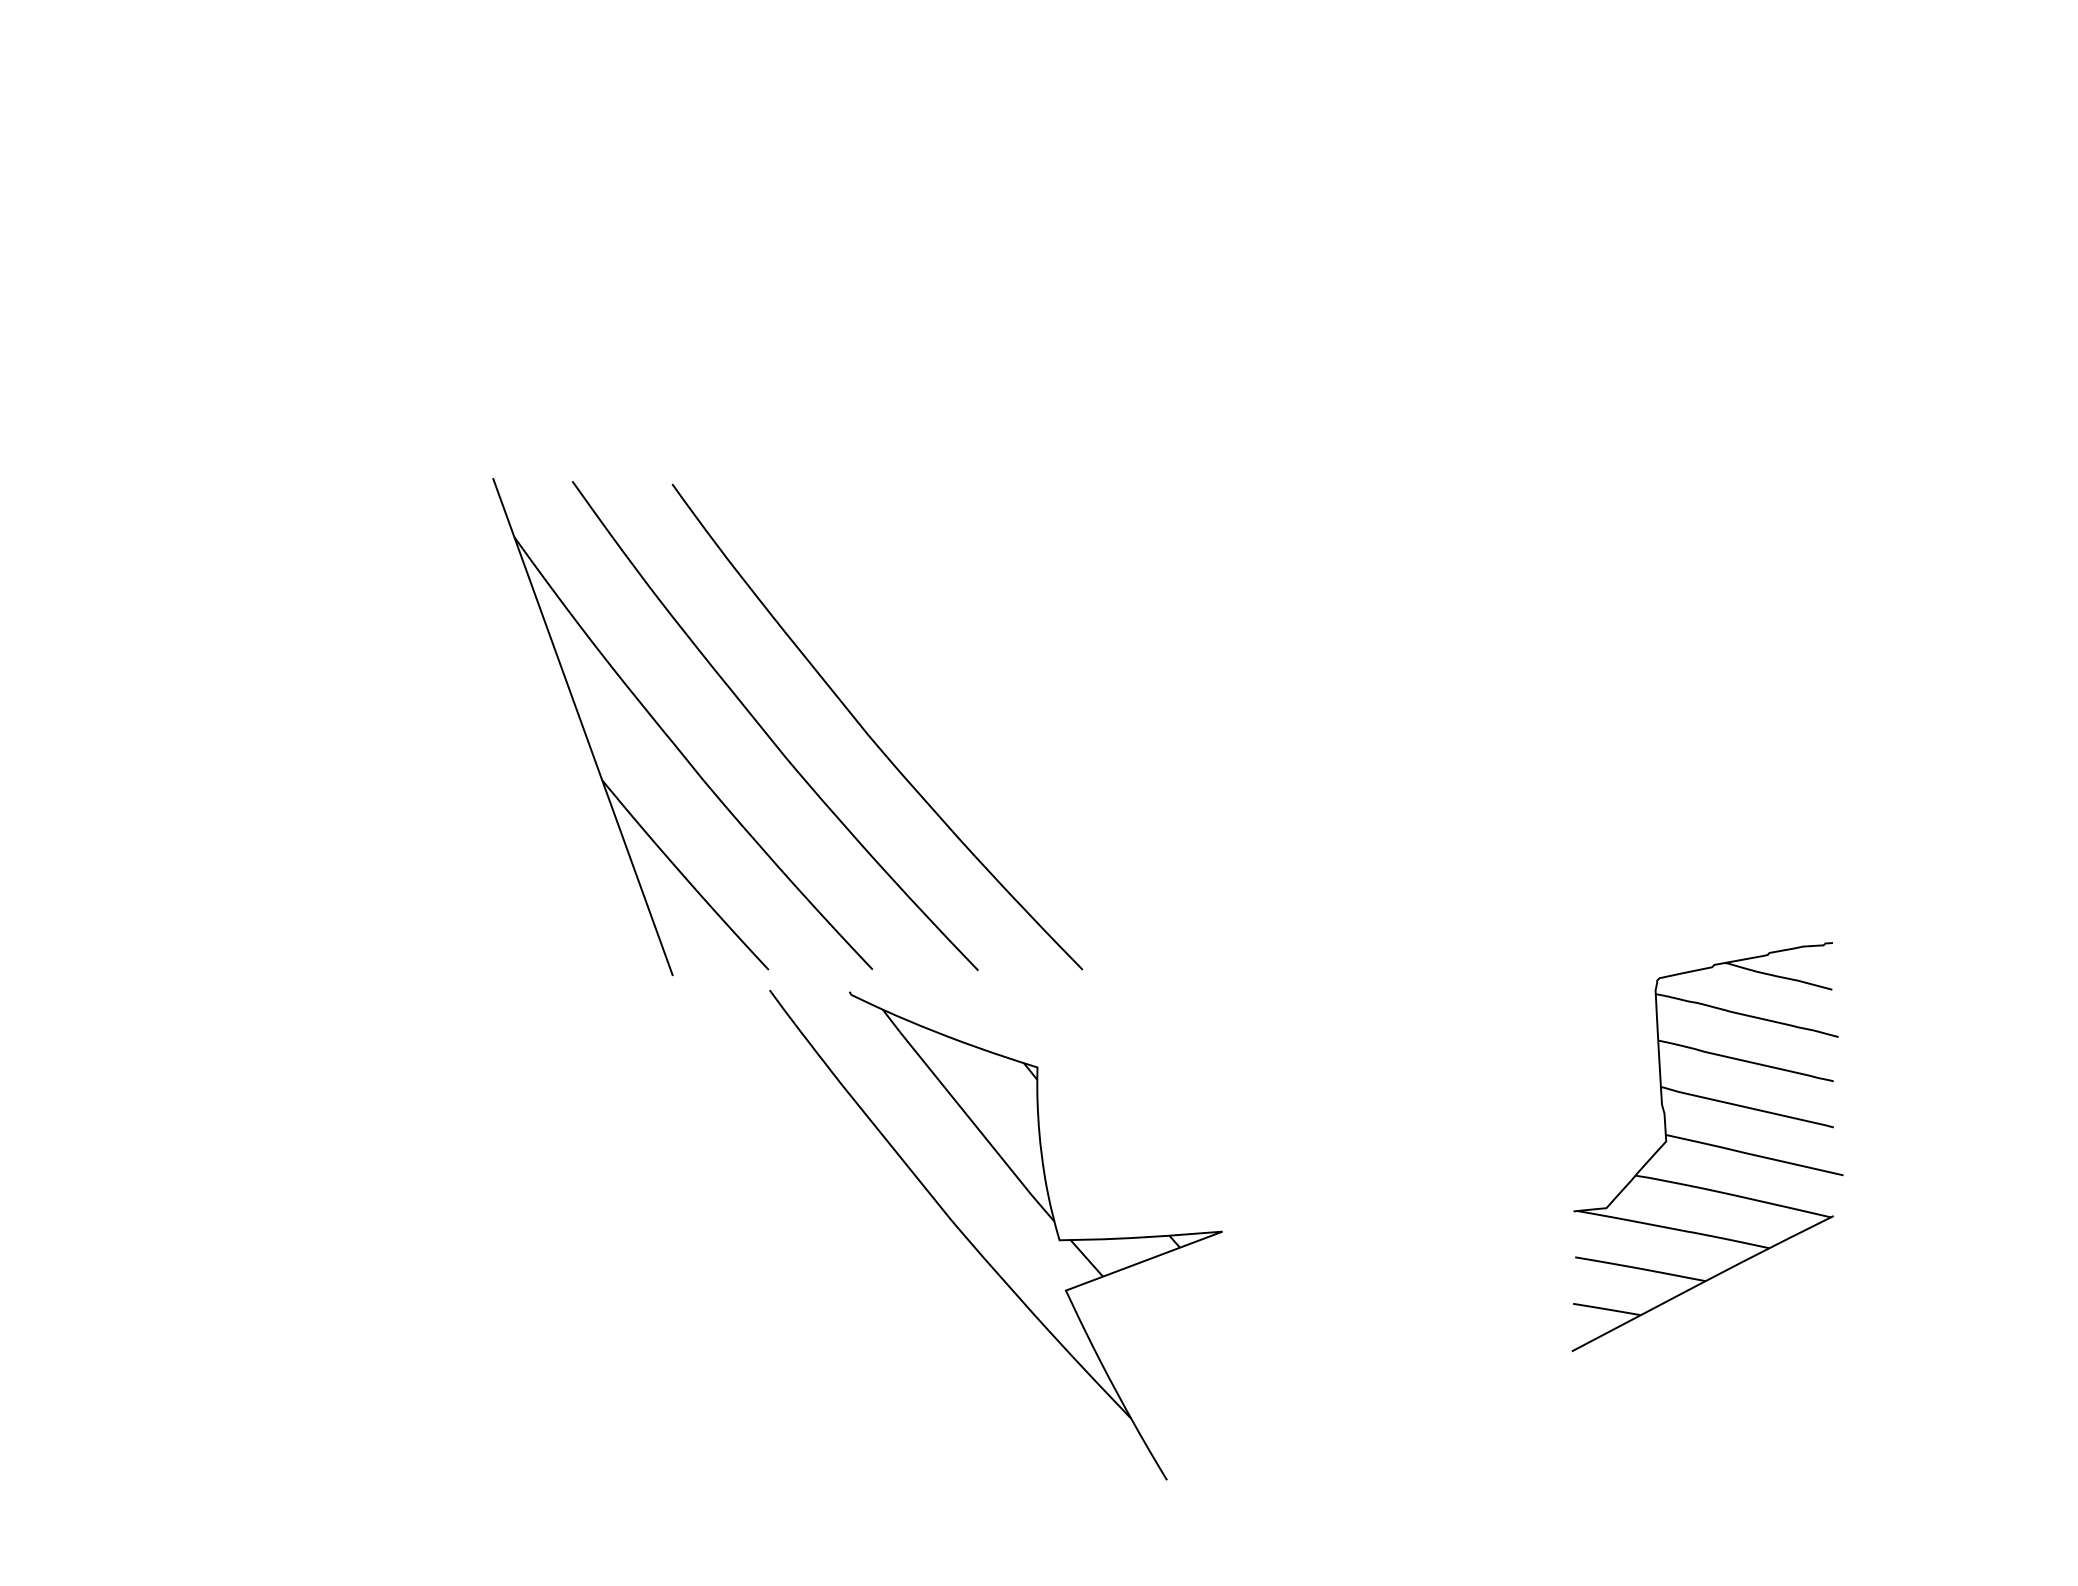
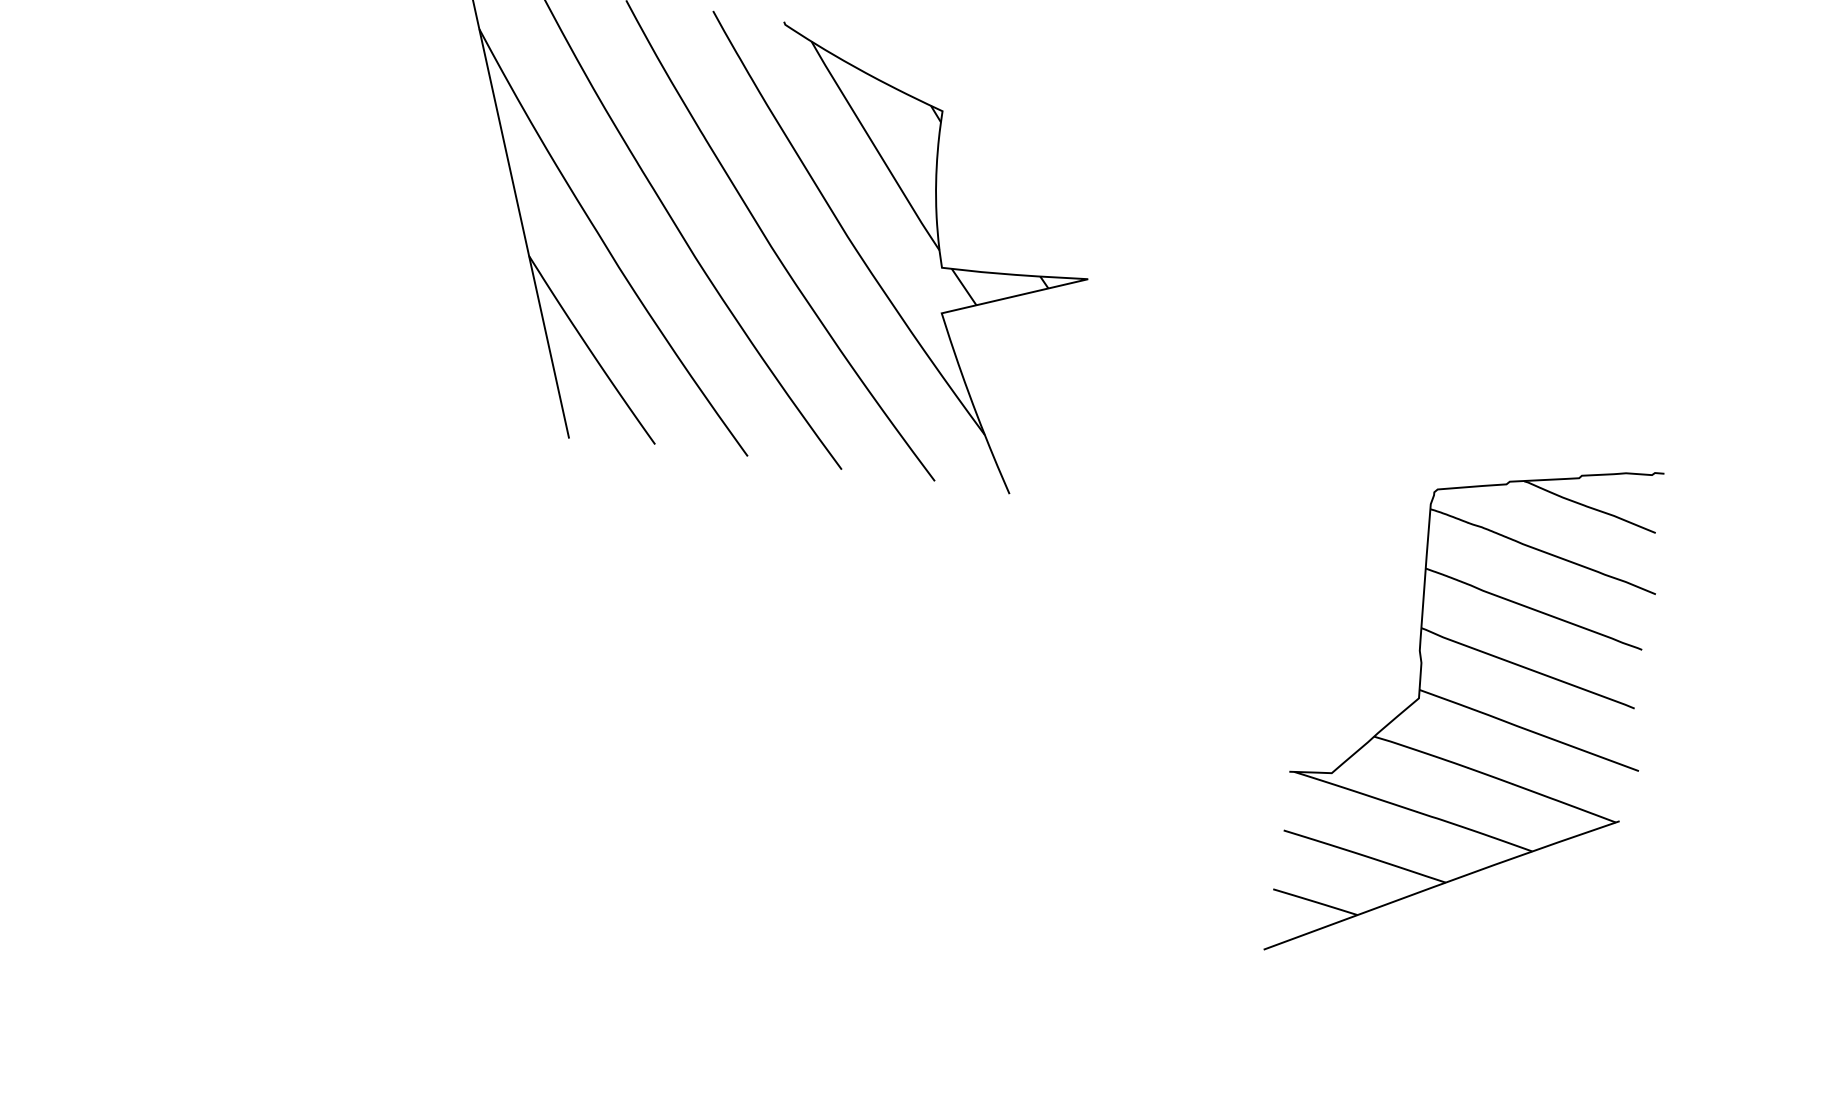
part: (1707, 1146) -> (1470, 711), size x1.43
part: (976, 1247) -> (867, 264), moved

